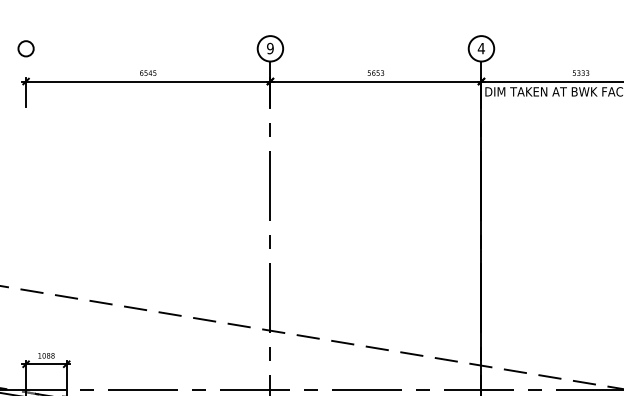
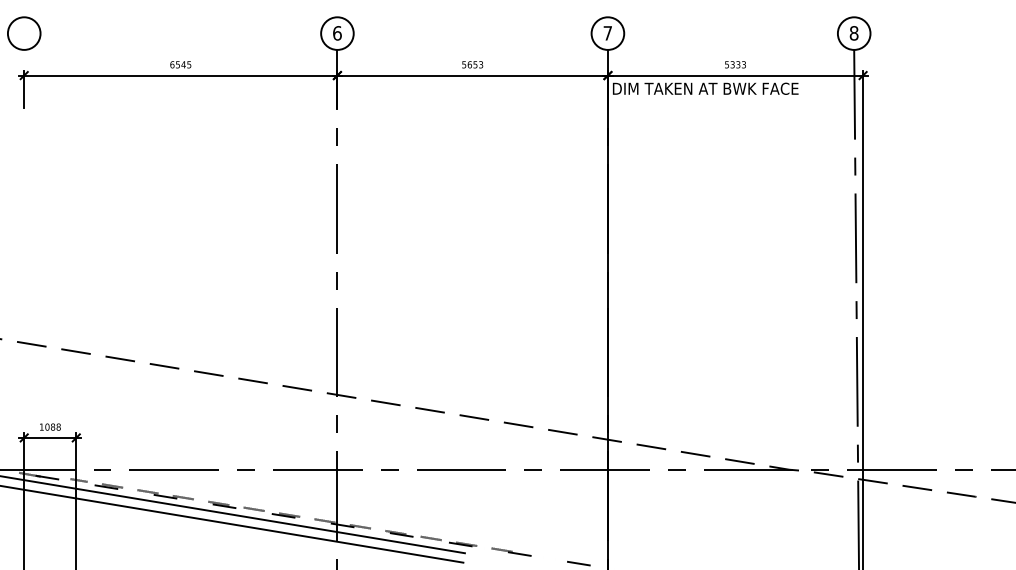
circle: (25, 48) -> (23, 33), size x1.67
text: (270, 48) -> (337, 33), 9 -> 6
text: (481, 48) -> (607, 33), 4 -> 7

